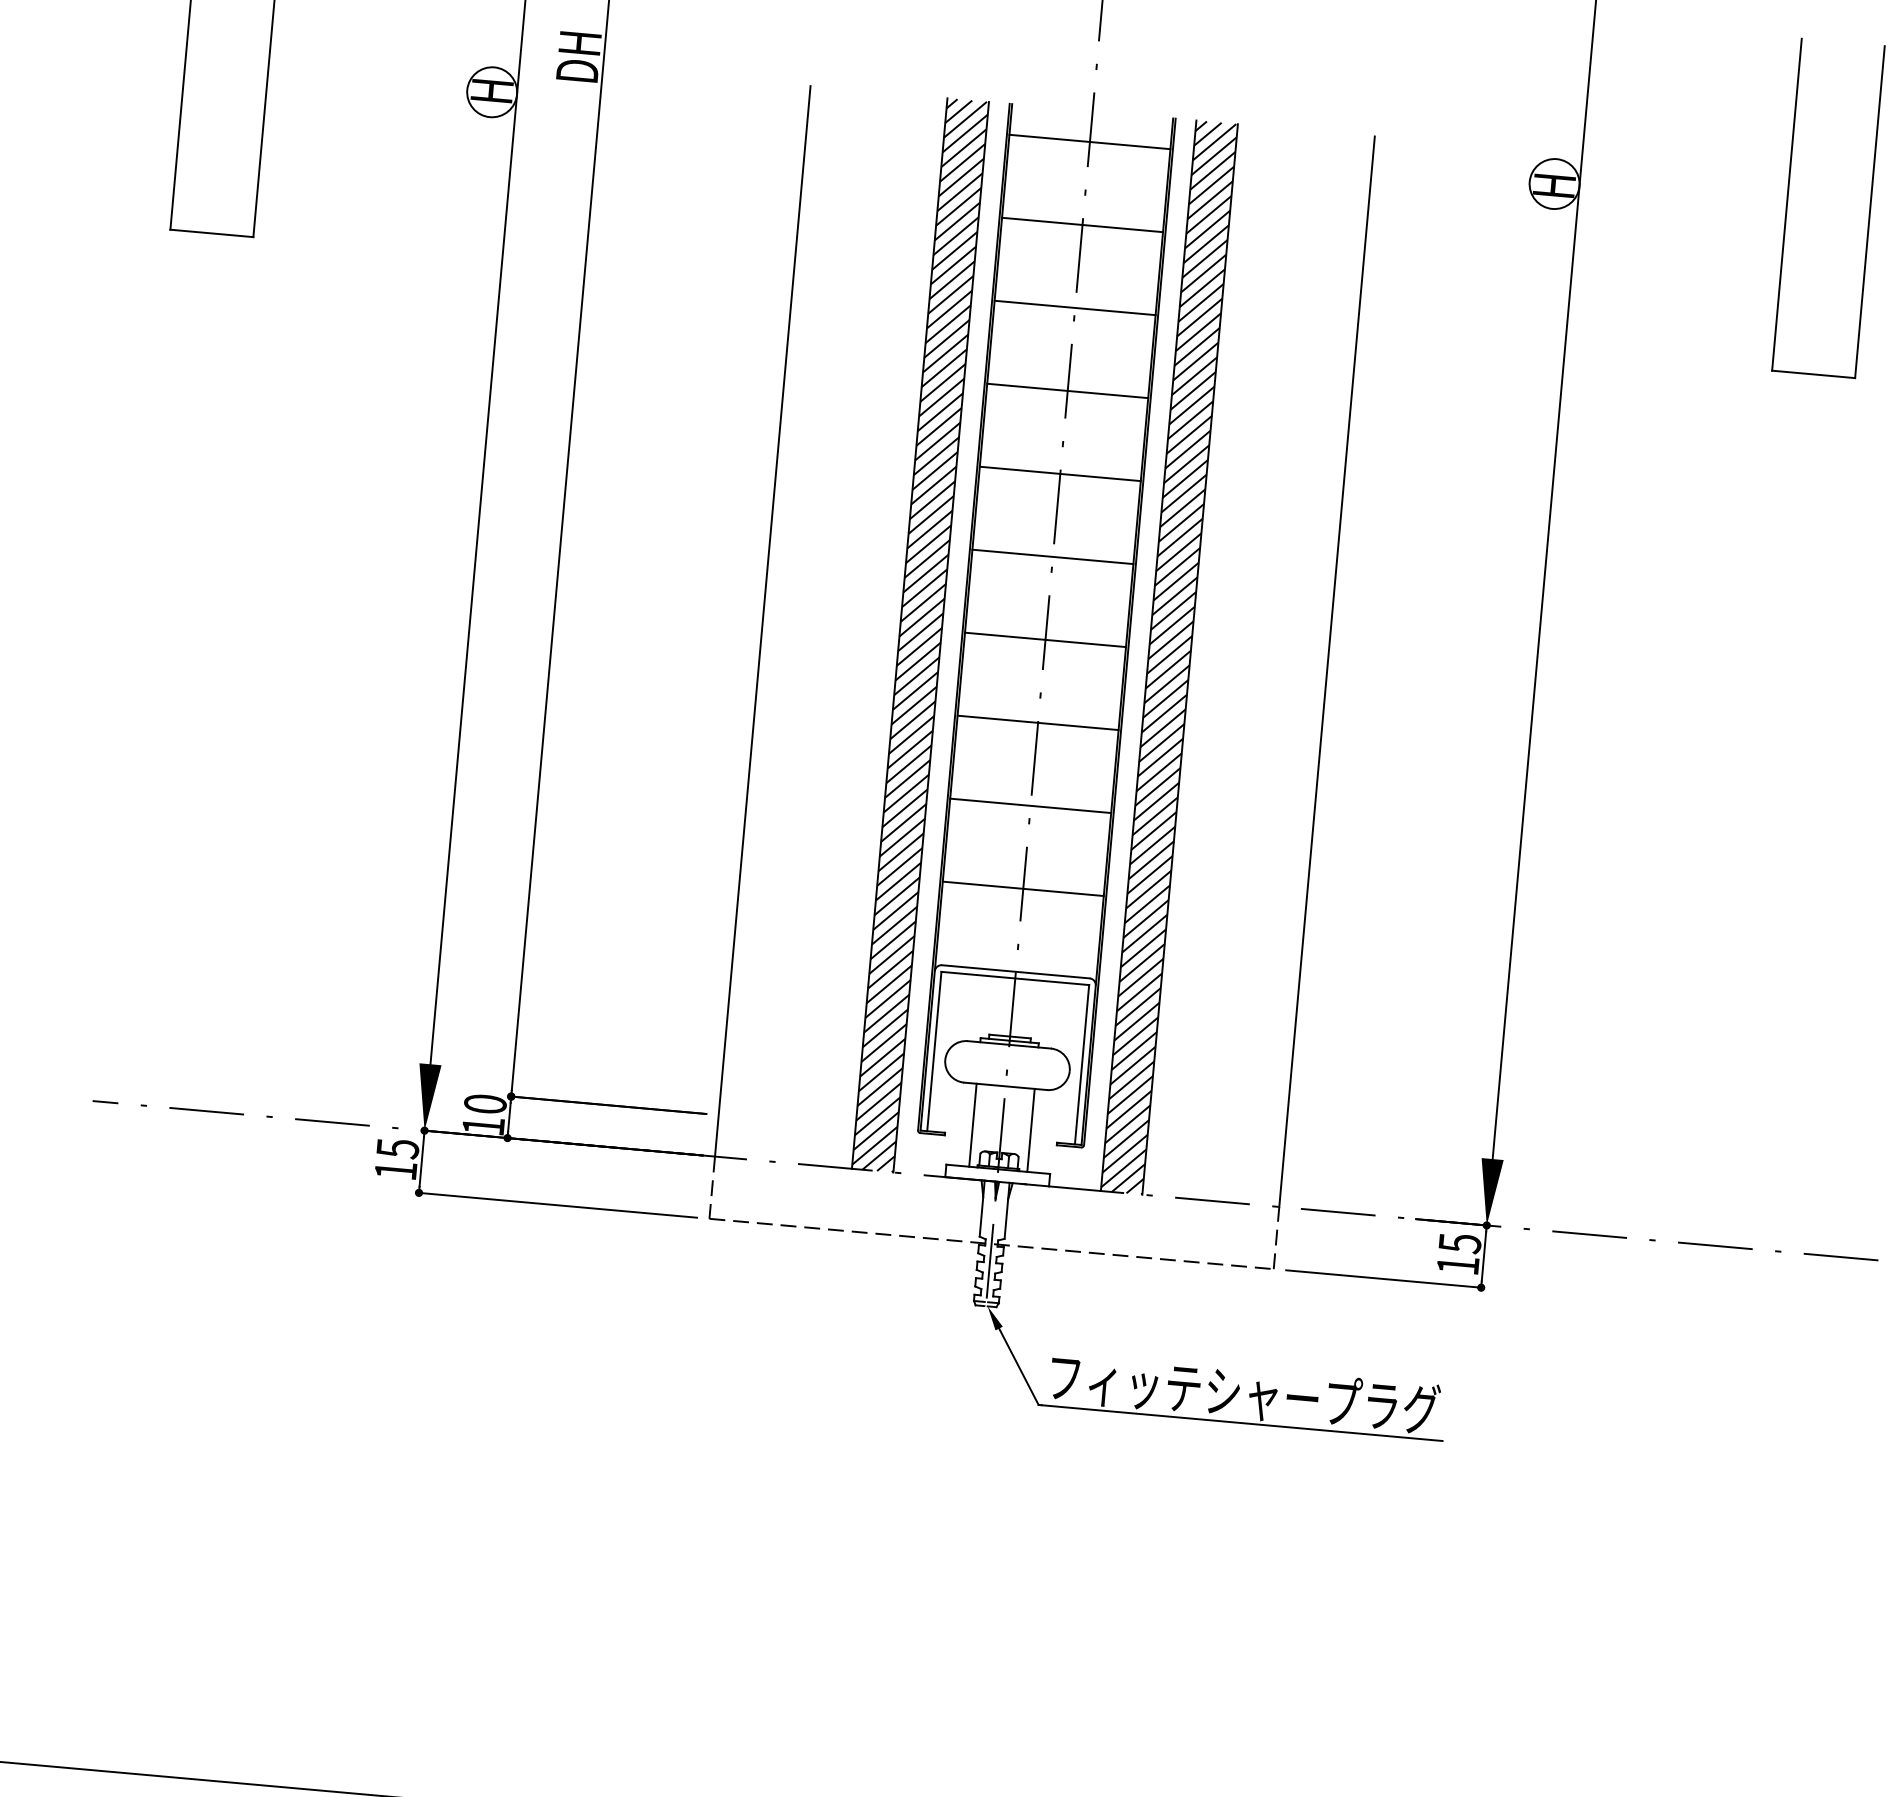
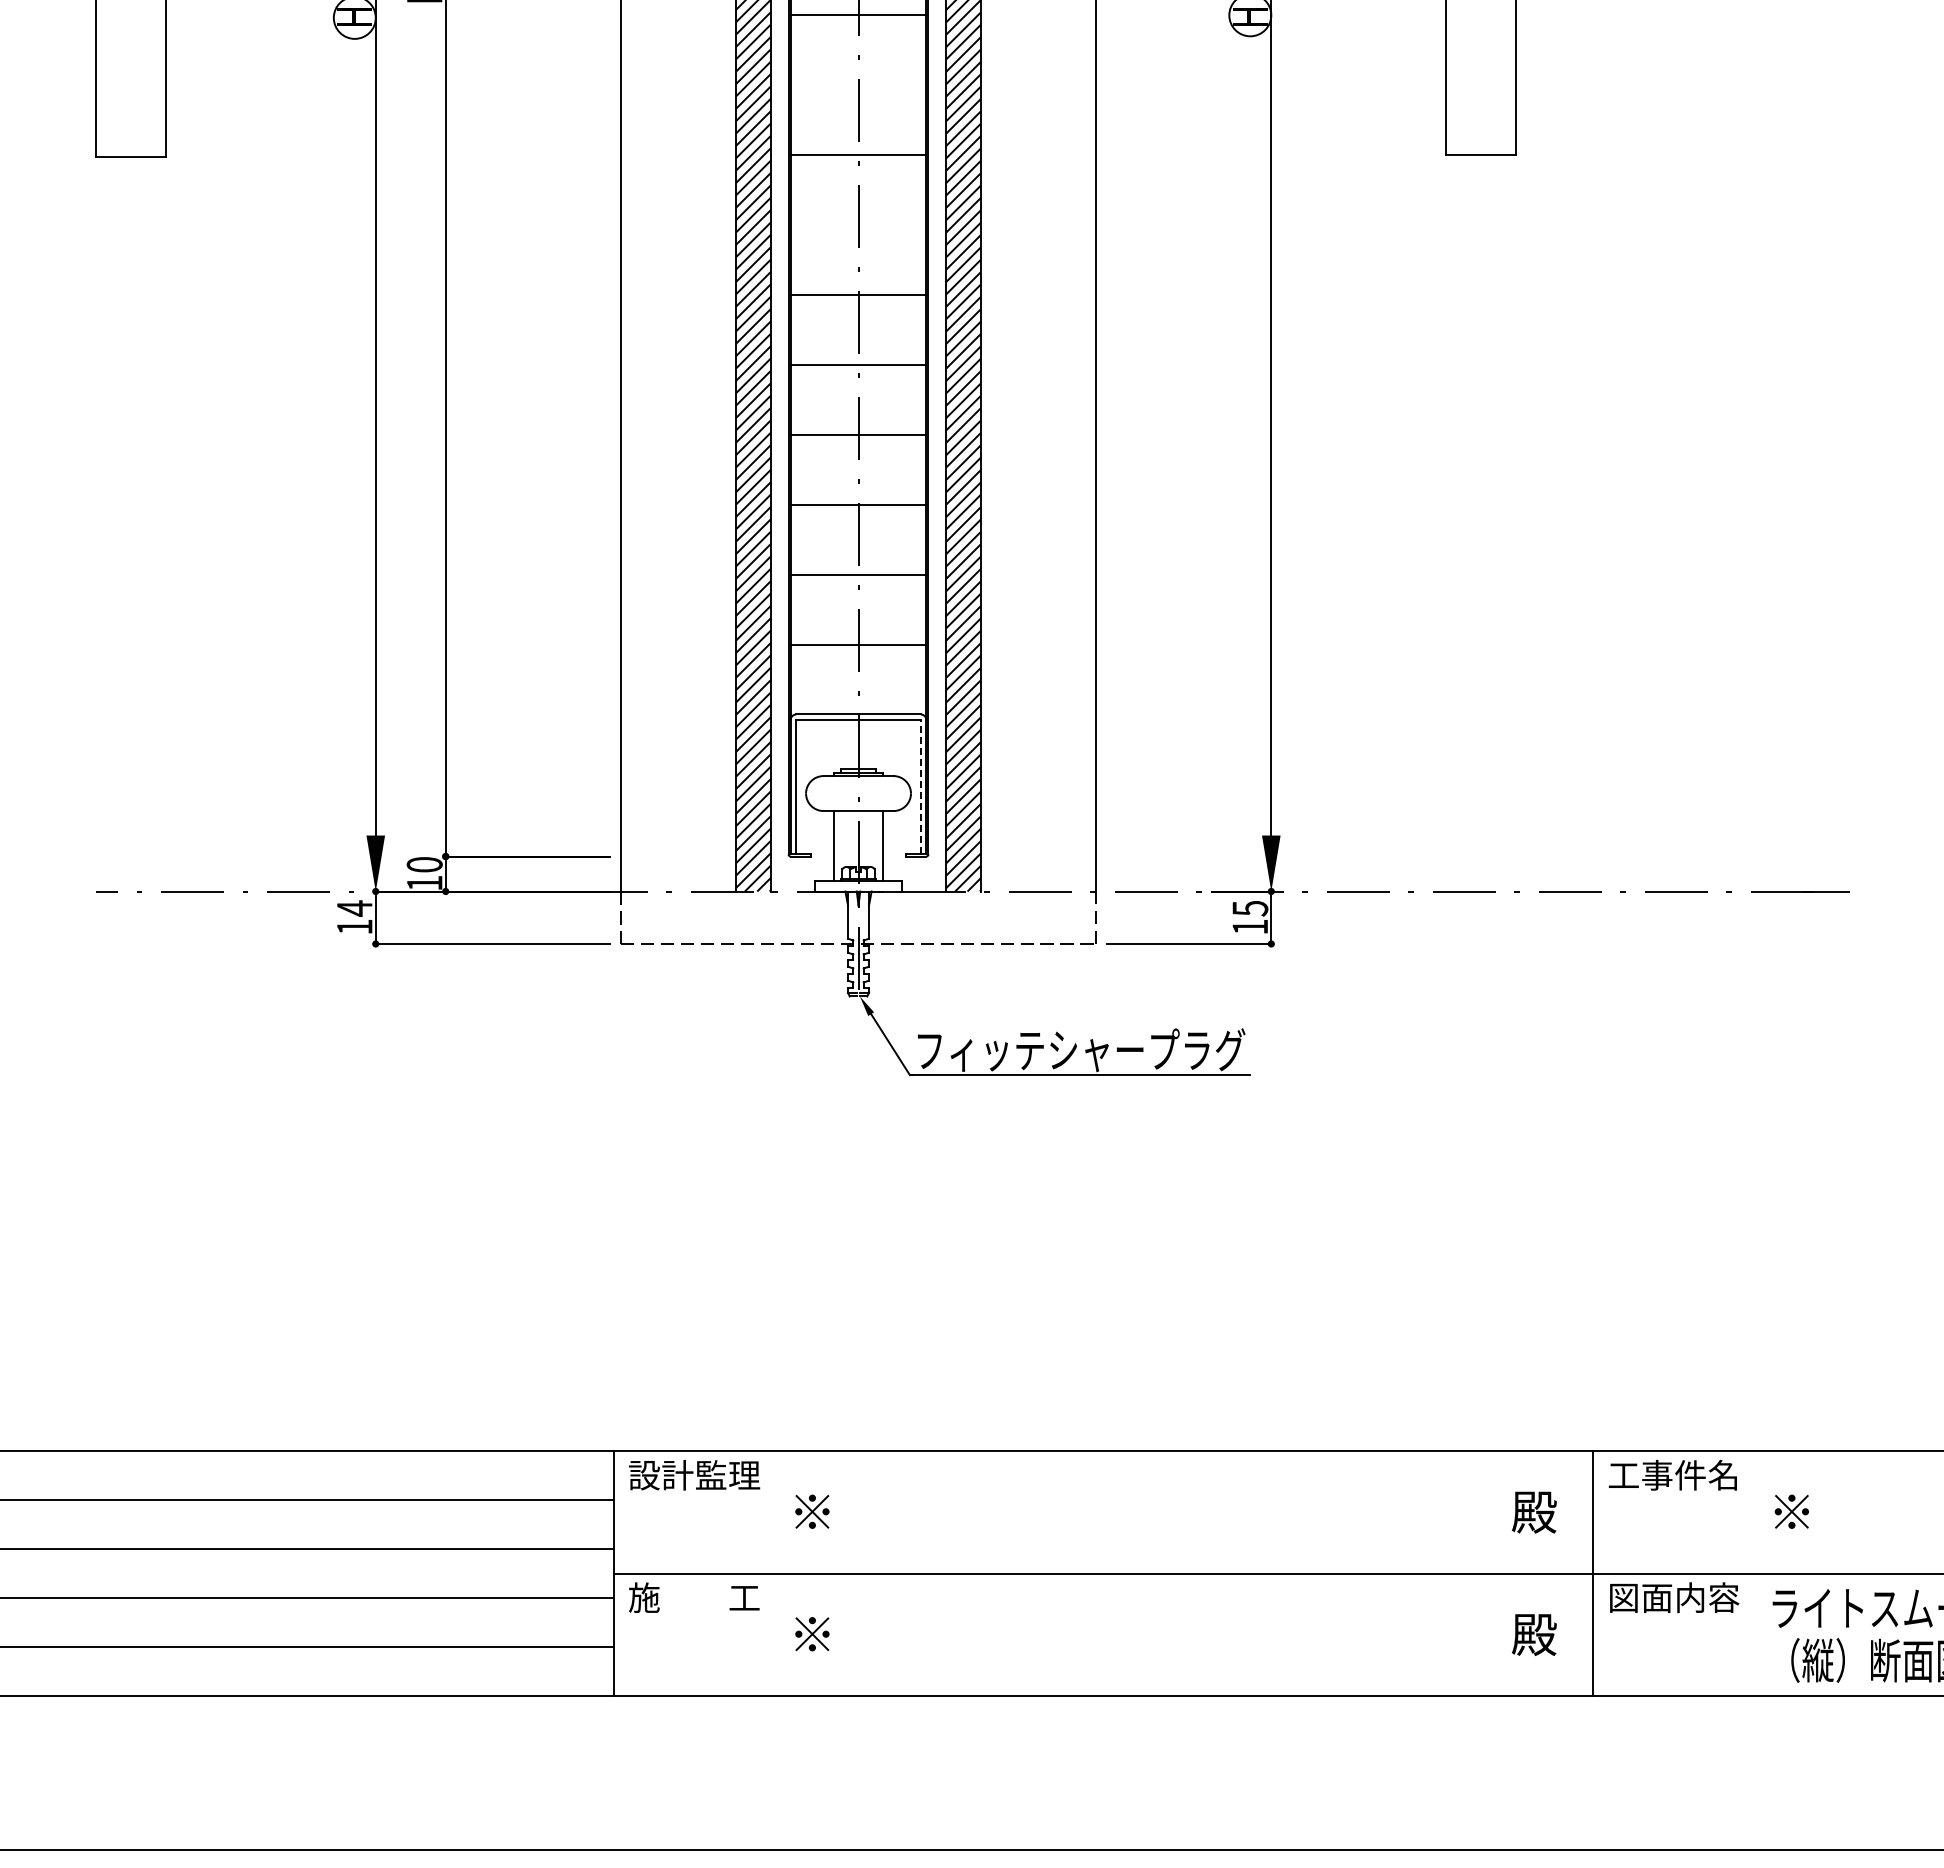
line: (1082, 224) -> (858, 84), removed
line: (1067, 390) -> (858, 224), removed
line: (1081, 1063) -> (920, 786), solid -> dashed
text: (397, 1148) -> (354, 908), 15 -> 14

